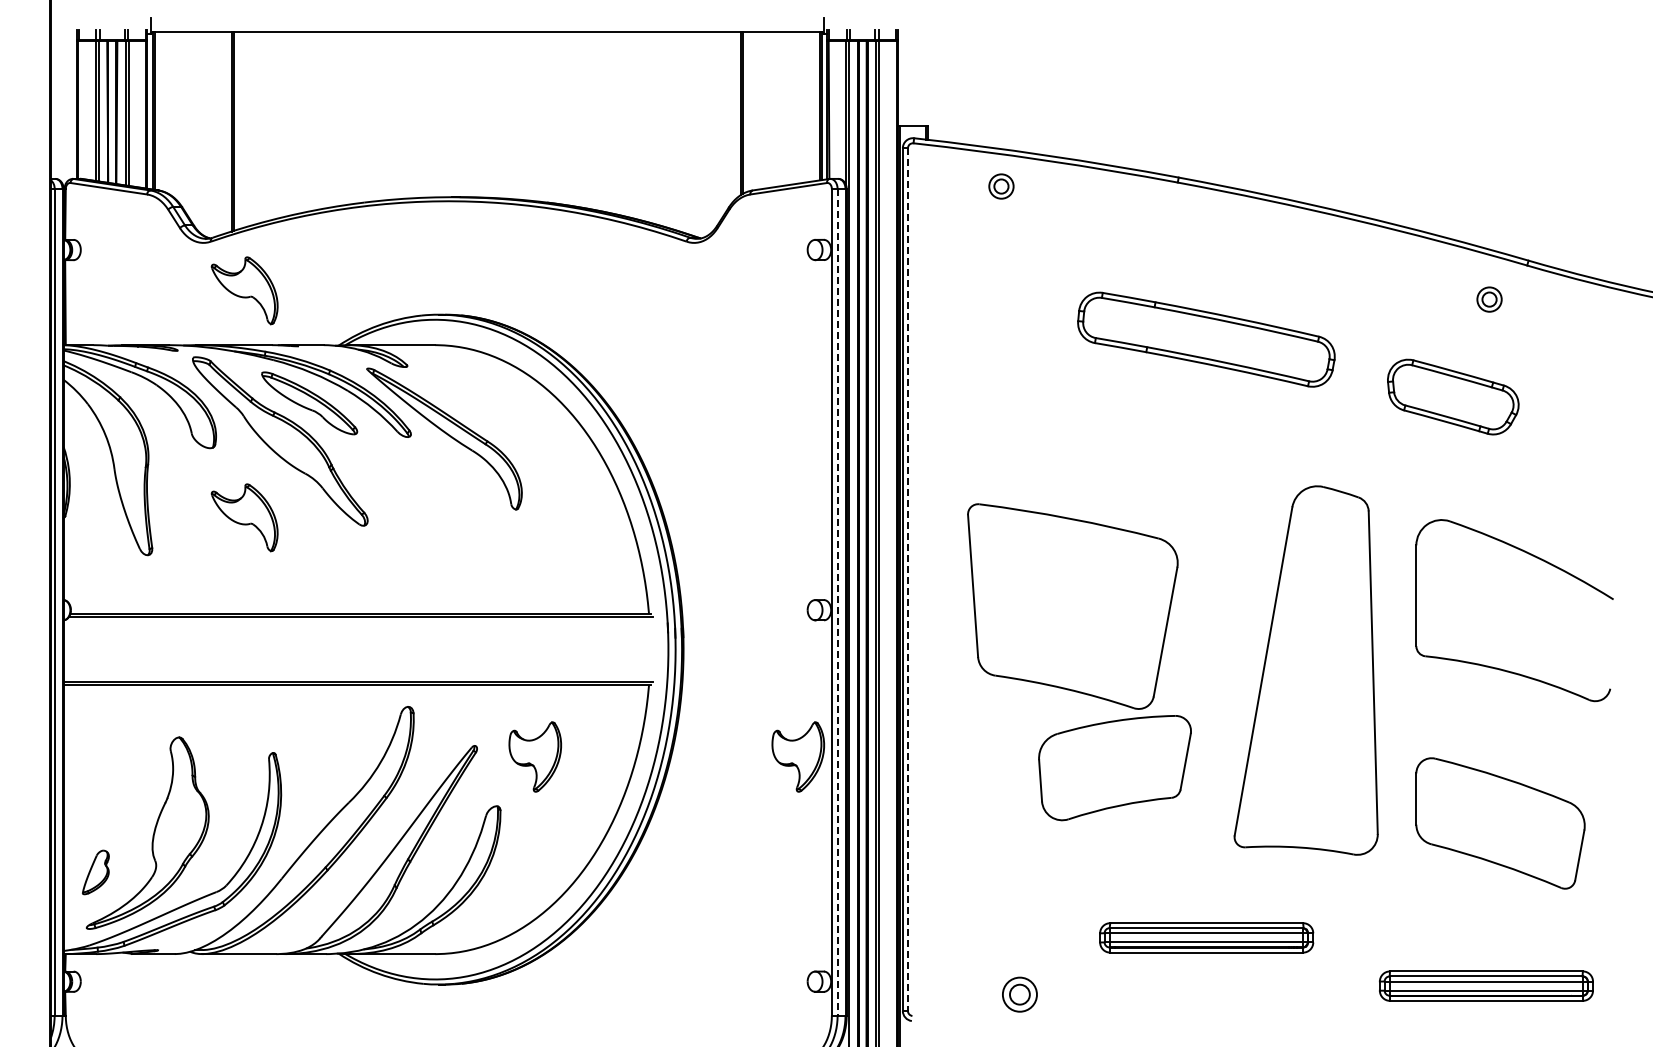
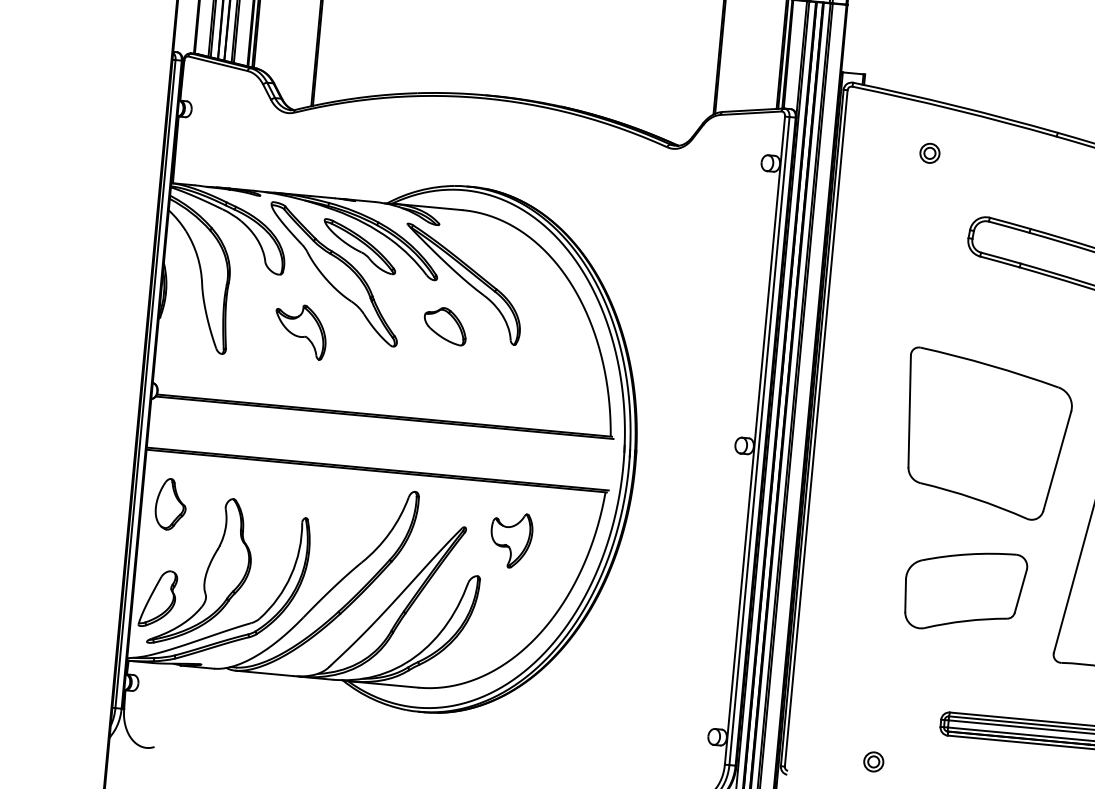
part: (1001, 186) -> (930, 153), moved
part: (244, 290) -> (317, 153), removed
part: (427, 493) -> (445, 325), added
line: (907, 580) -> (815, 429), dashed -> solid
line: (837, 602) -> (759, 441), dashed -> solid
part: (1072, 606) -> (986, 434), moved
part: (100, 751) -> (170, 504), added
part: (798, 756) -> (717, 559), removed
part: (95, 872) -> (157, 598), size x1.67
part: (1019, 994) -> (873, 761), size x0.71

